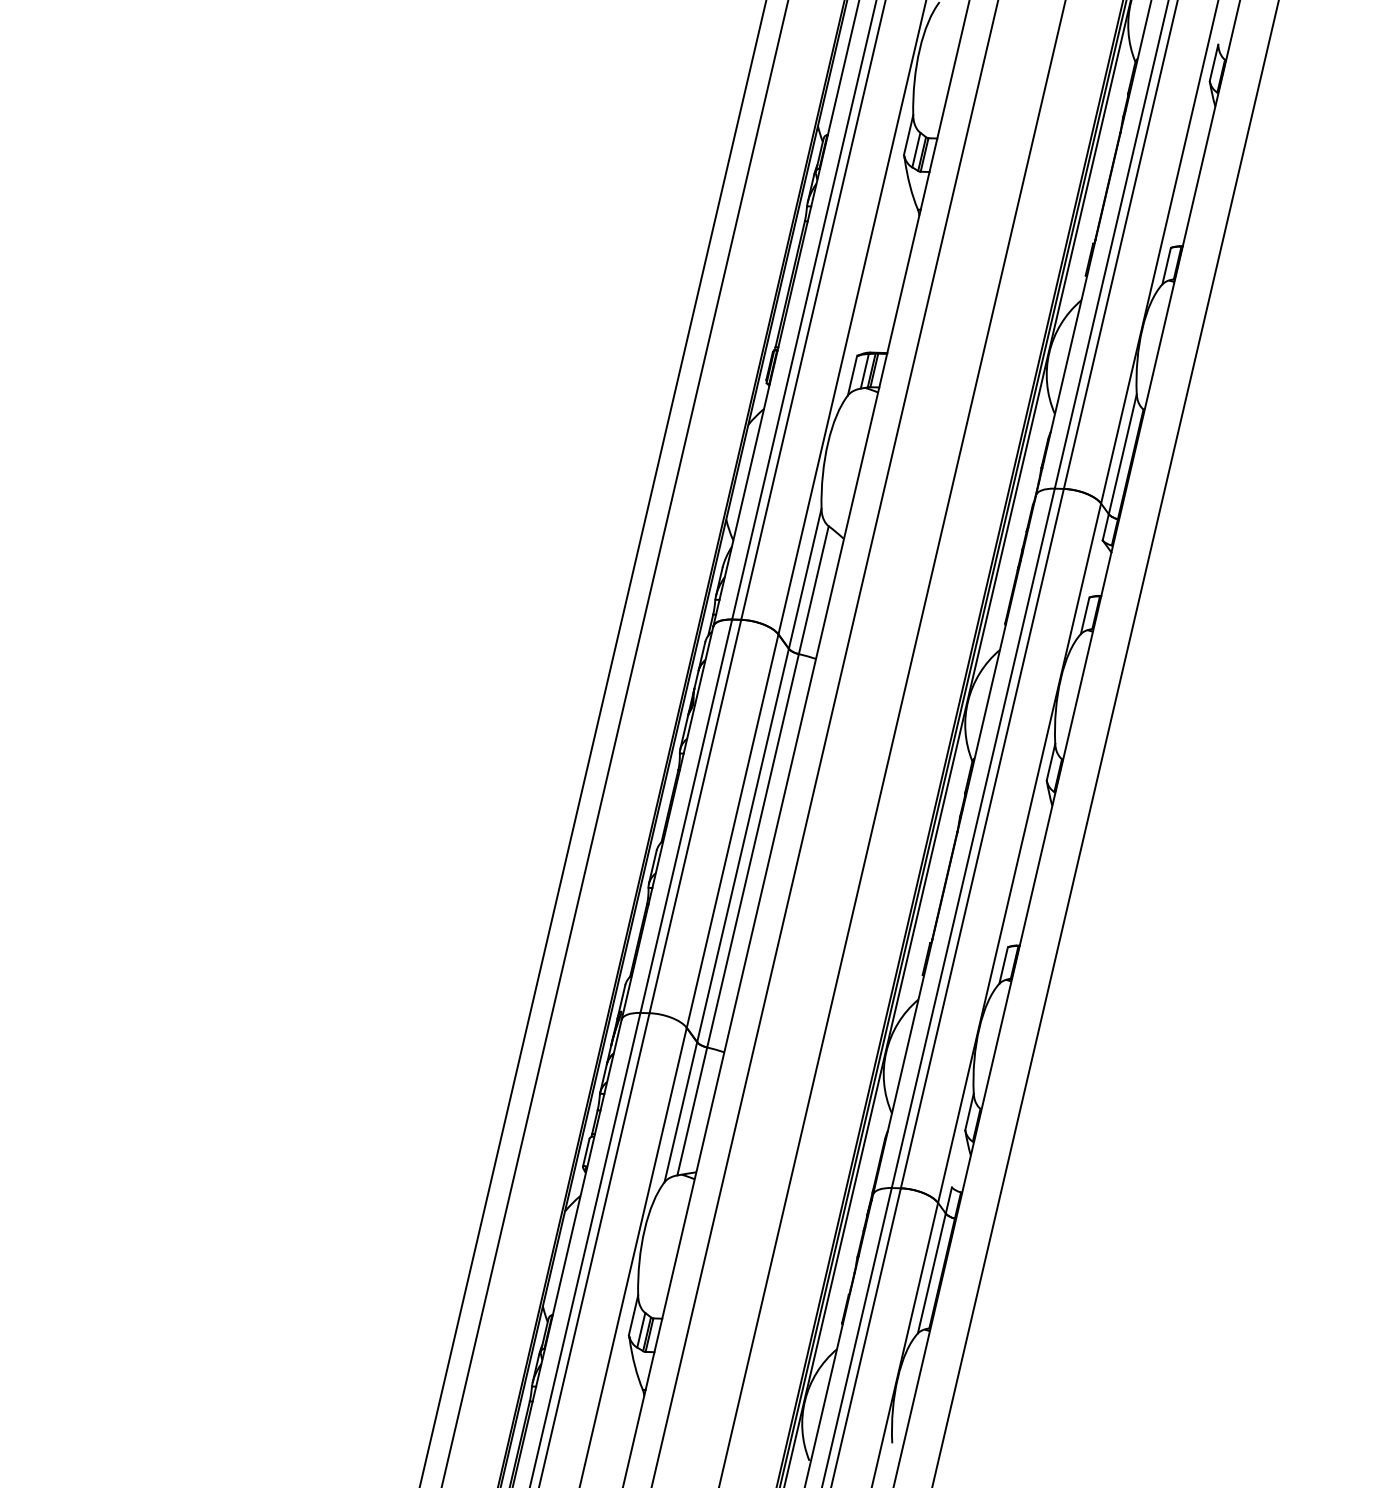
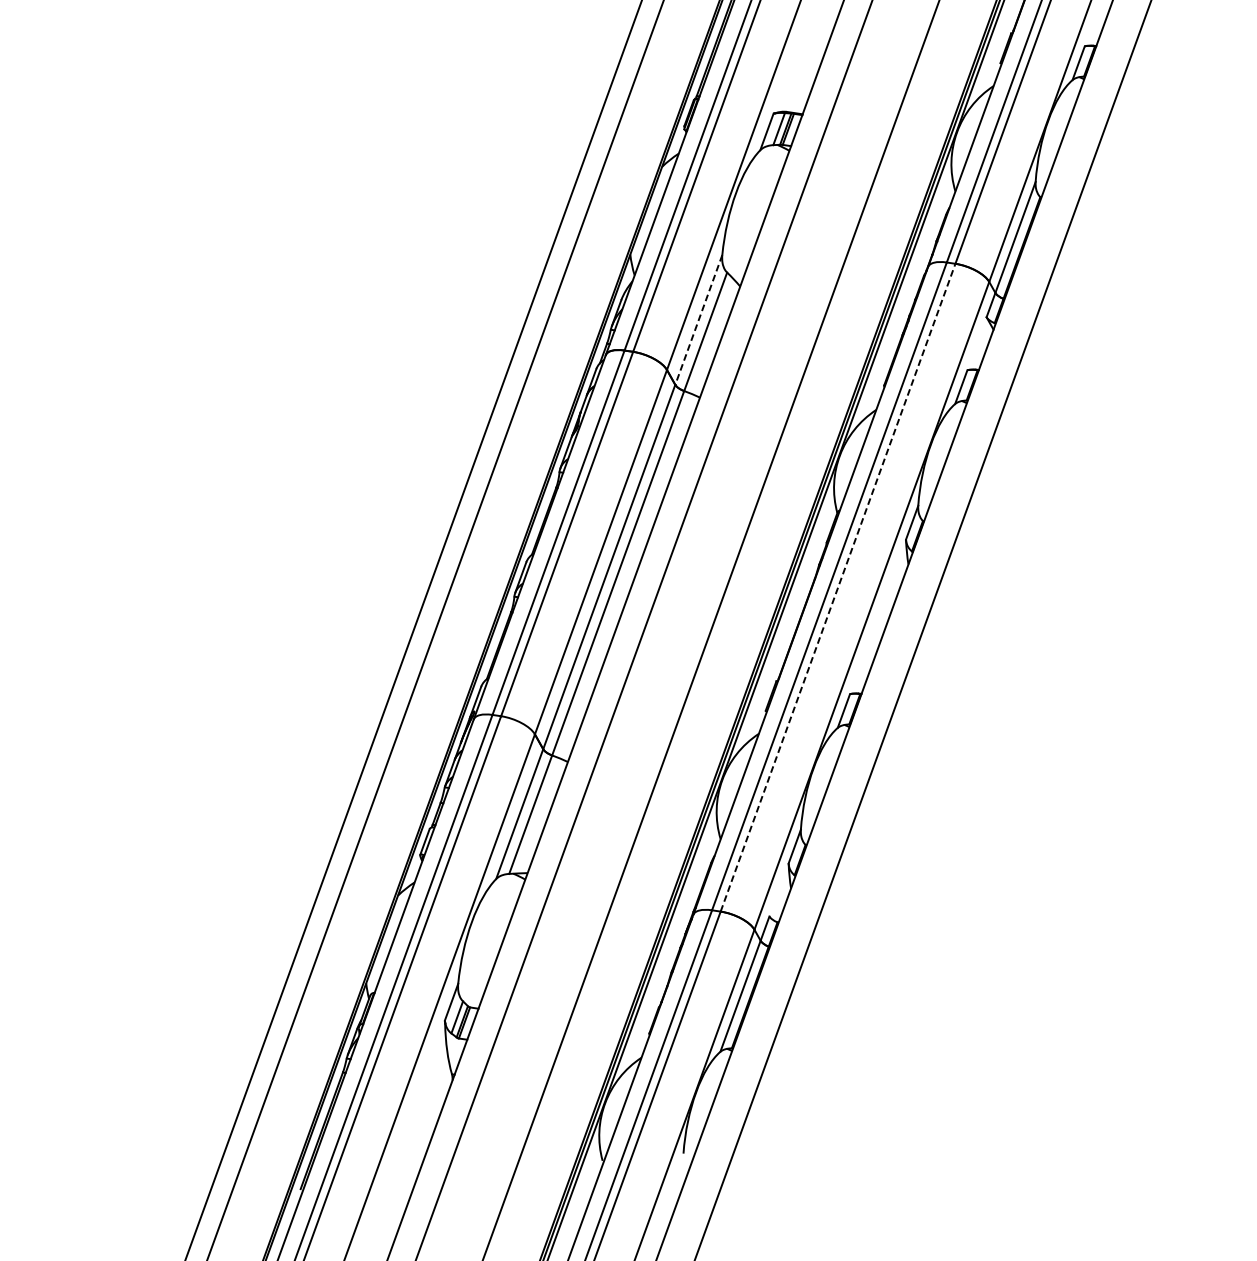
line: (805, 578) -> (699, 319), solid -> dashed
line: (982, 838) -> (838, 587), solid -> dashed

